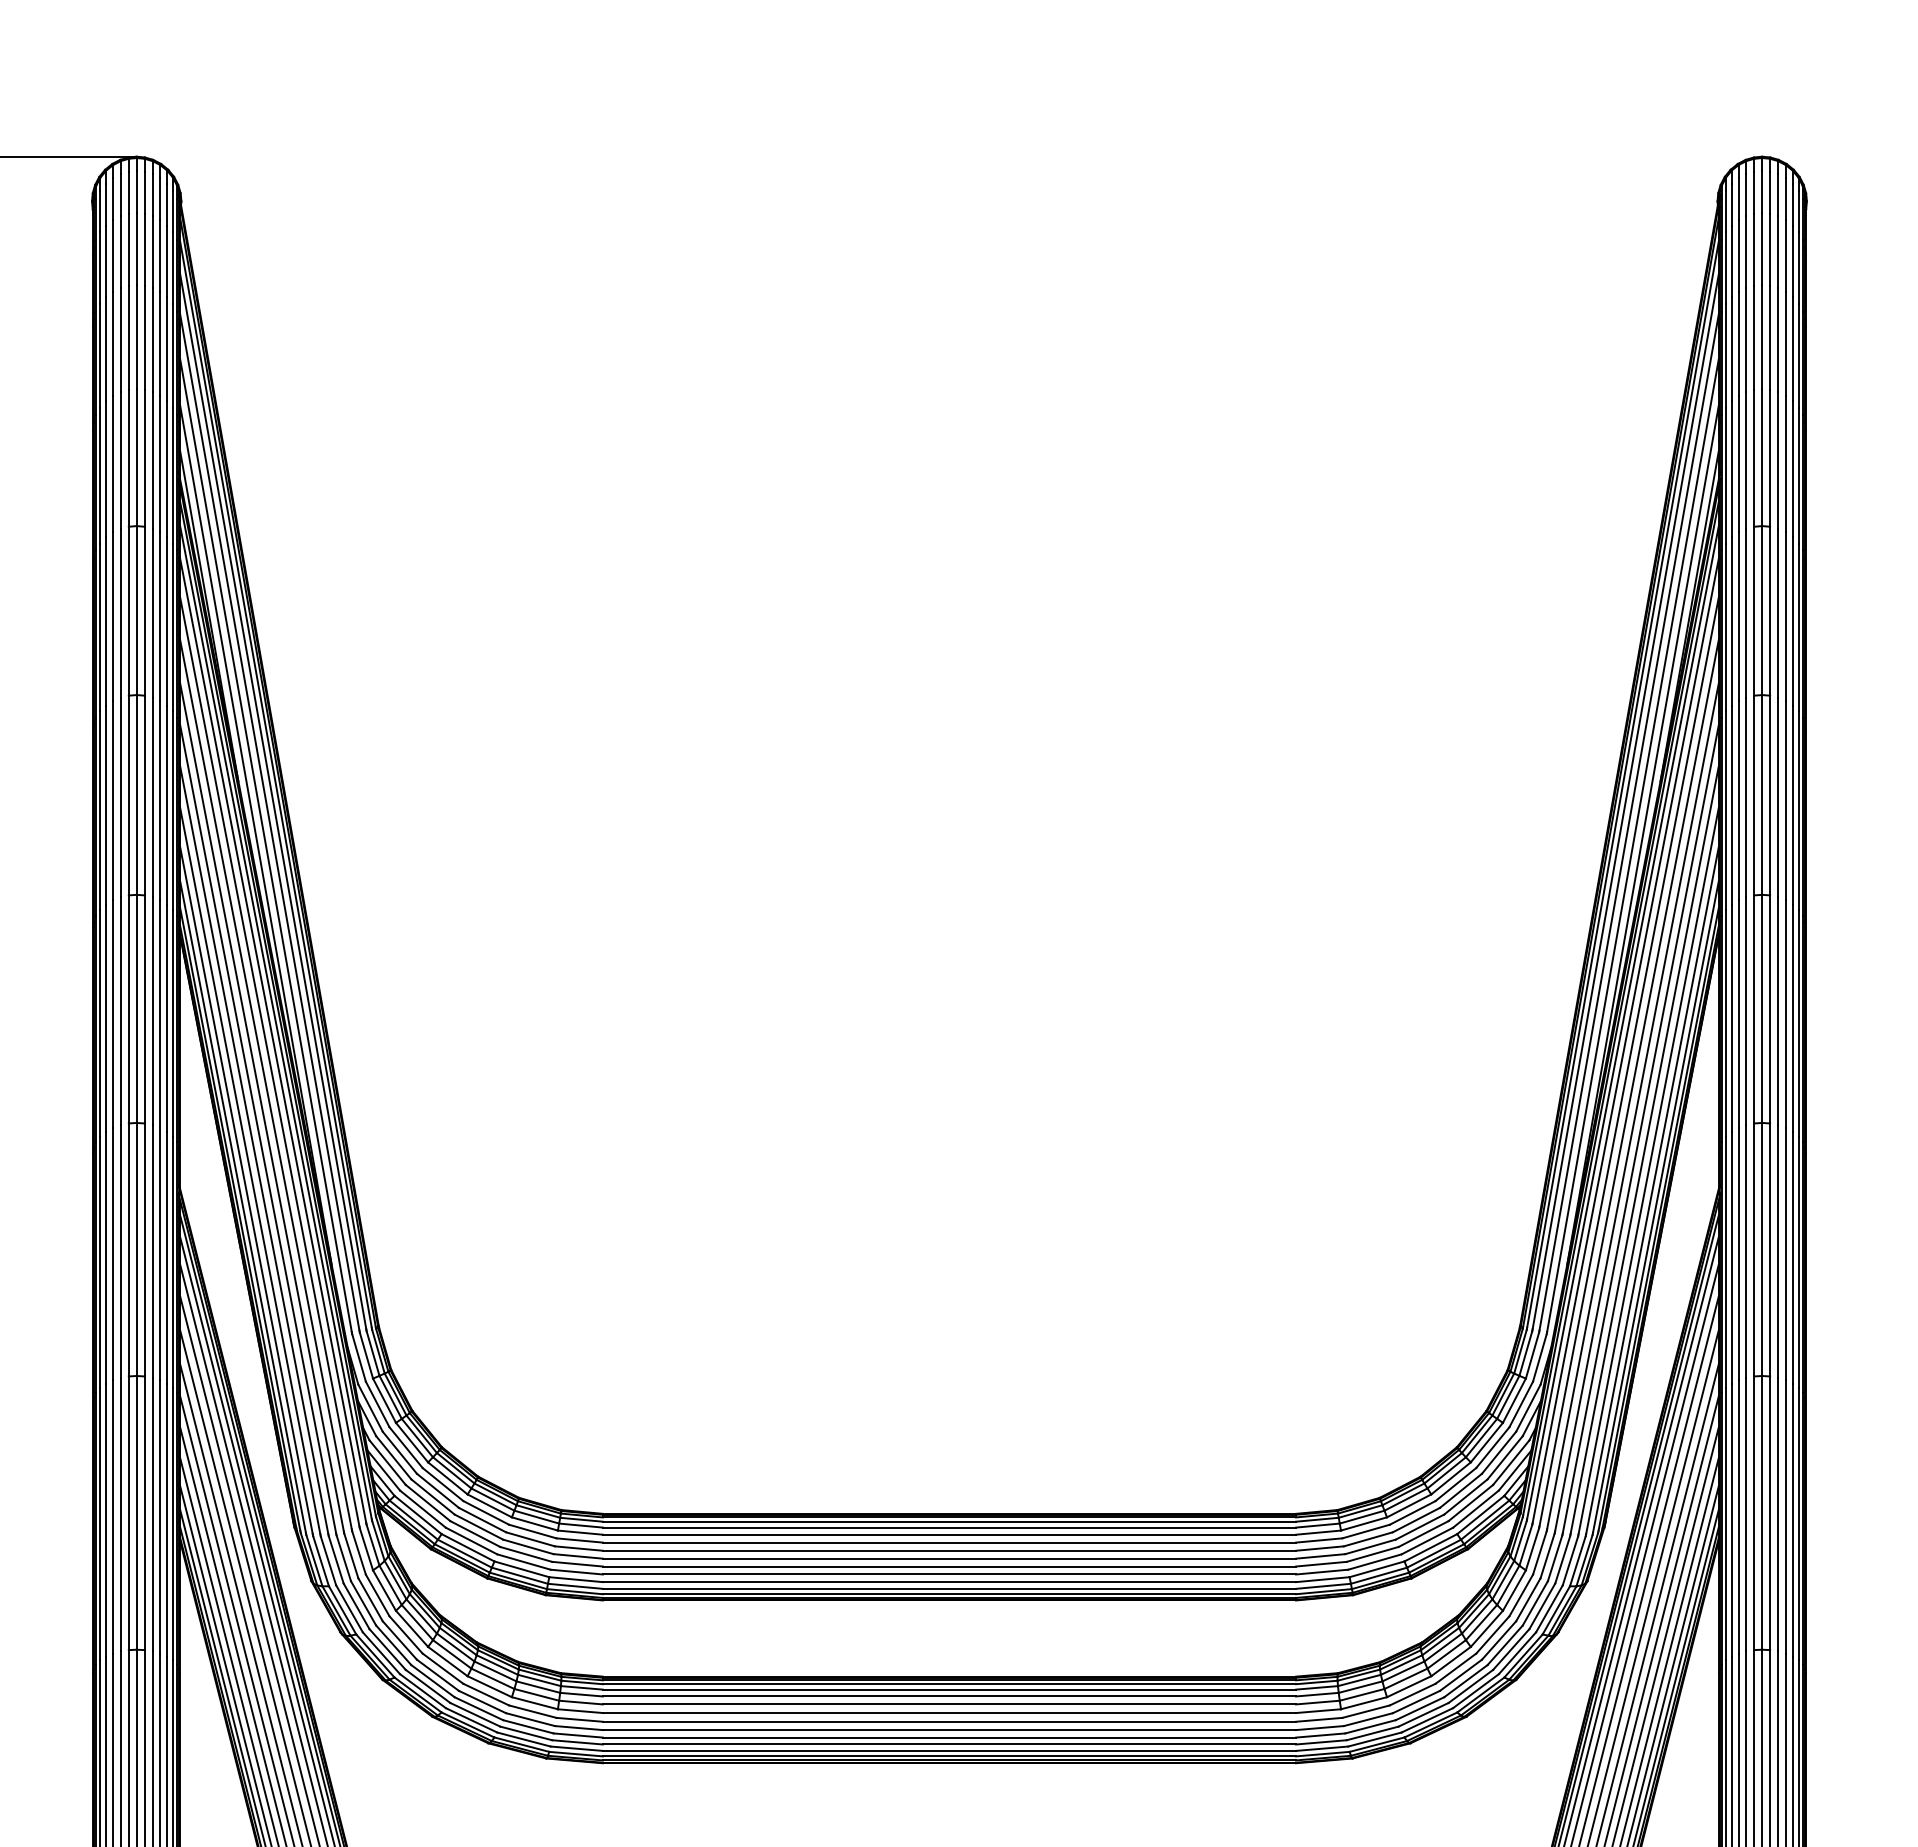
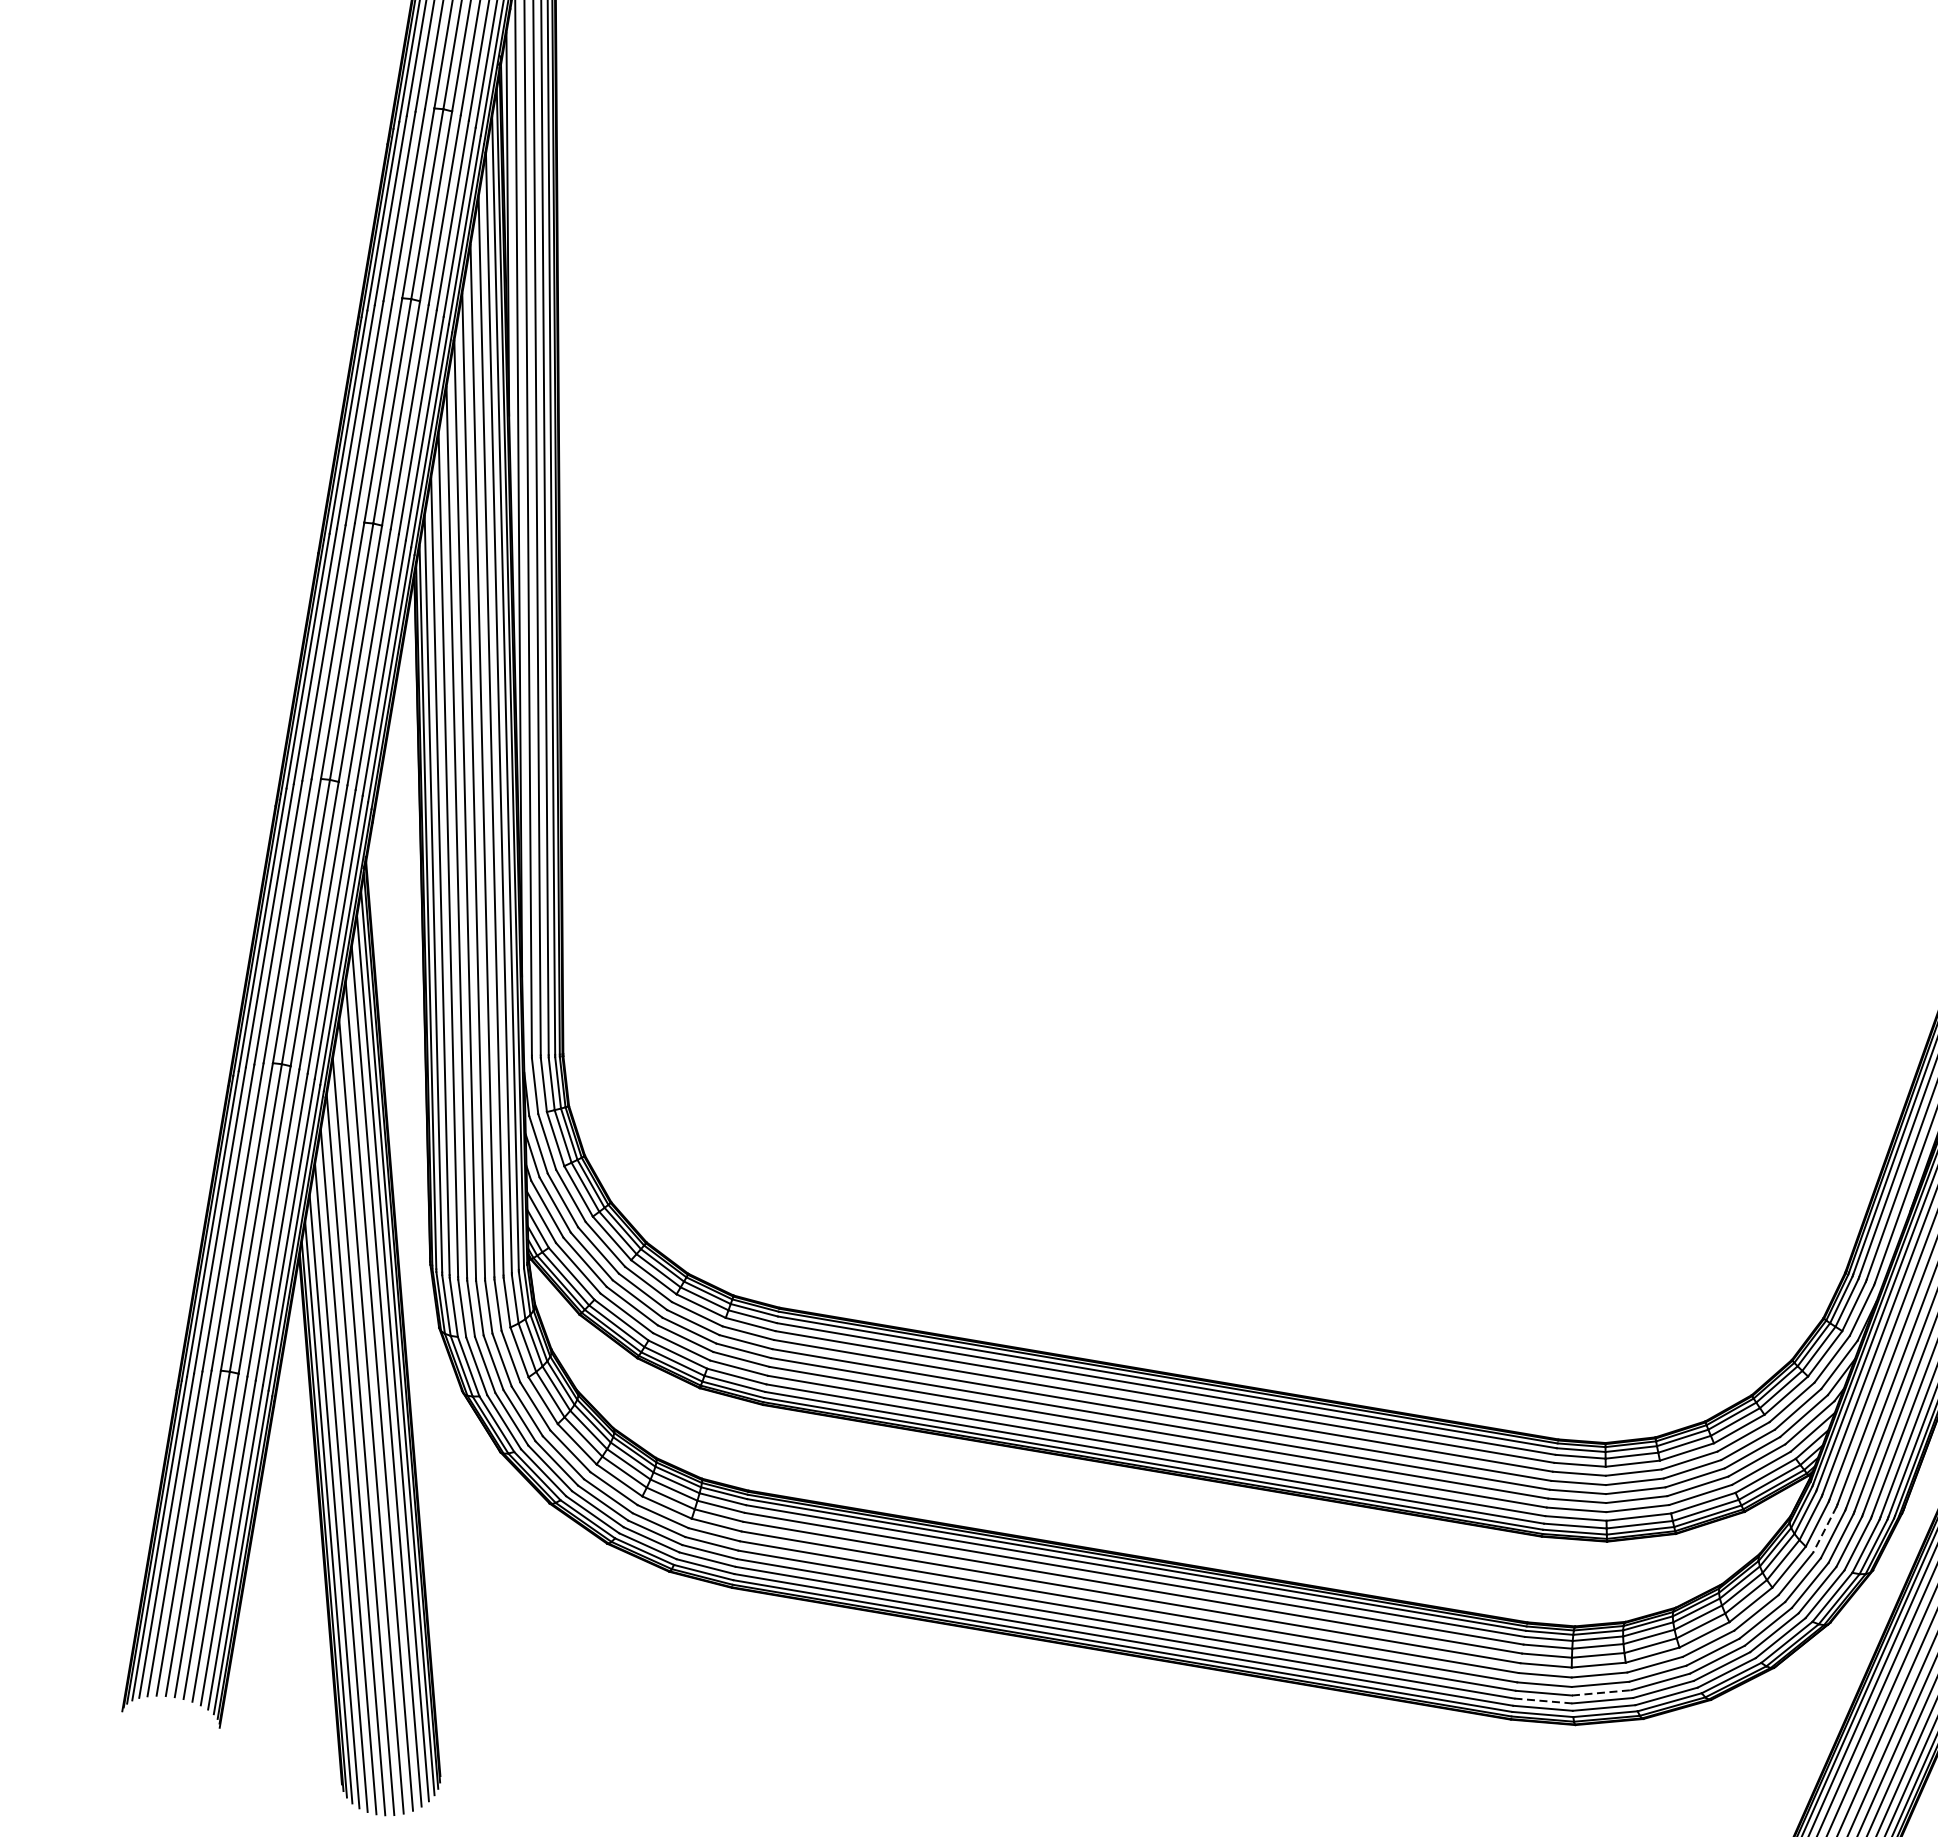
line: (1539, 1552) -> (1824, 1529), solid -> dashed
line: (1371, 1726) -> (1602, 1692), solid -> dashed
line: (1321, 1742) -> (1543, 1701), solid -> dashed

